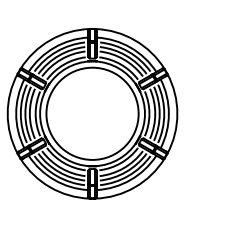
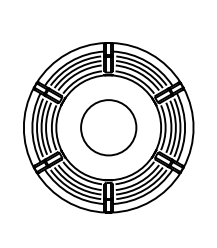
circle: (92, 113) -> (108, 127), size x0.6

